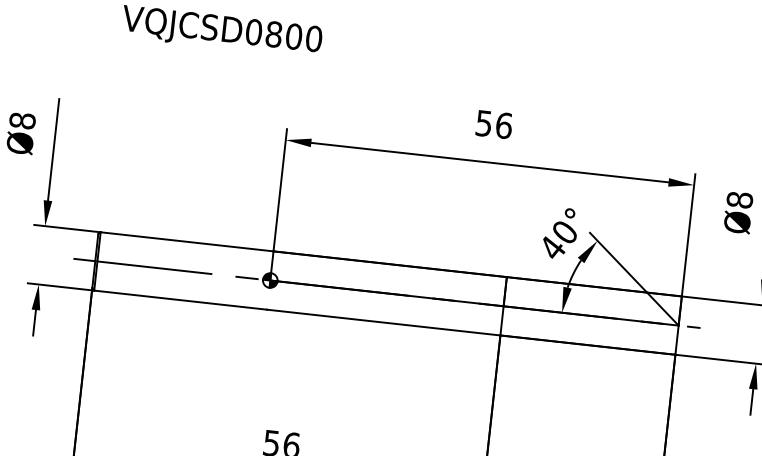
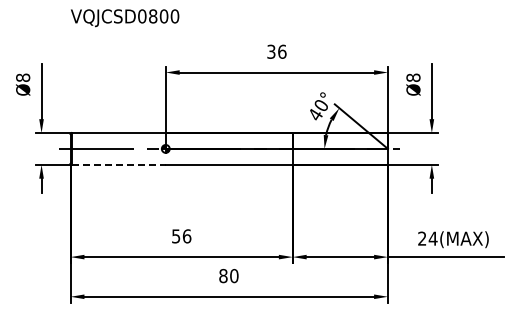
text: (484, 122) -> (271, 51), 56 -> 36
line: (182, 299) -> (119, 164), solid -> dashed

